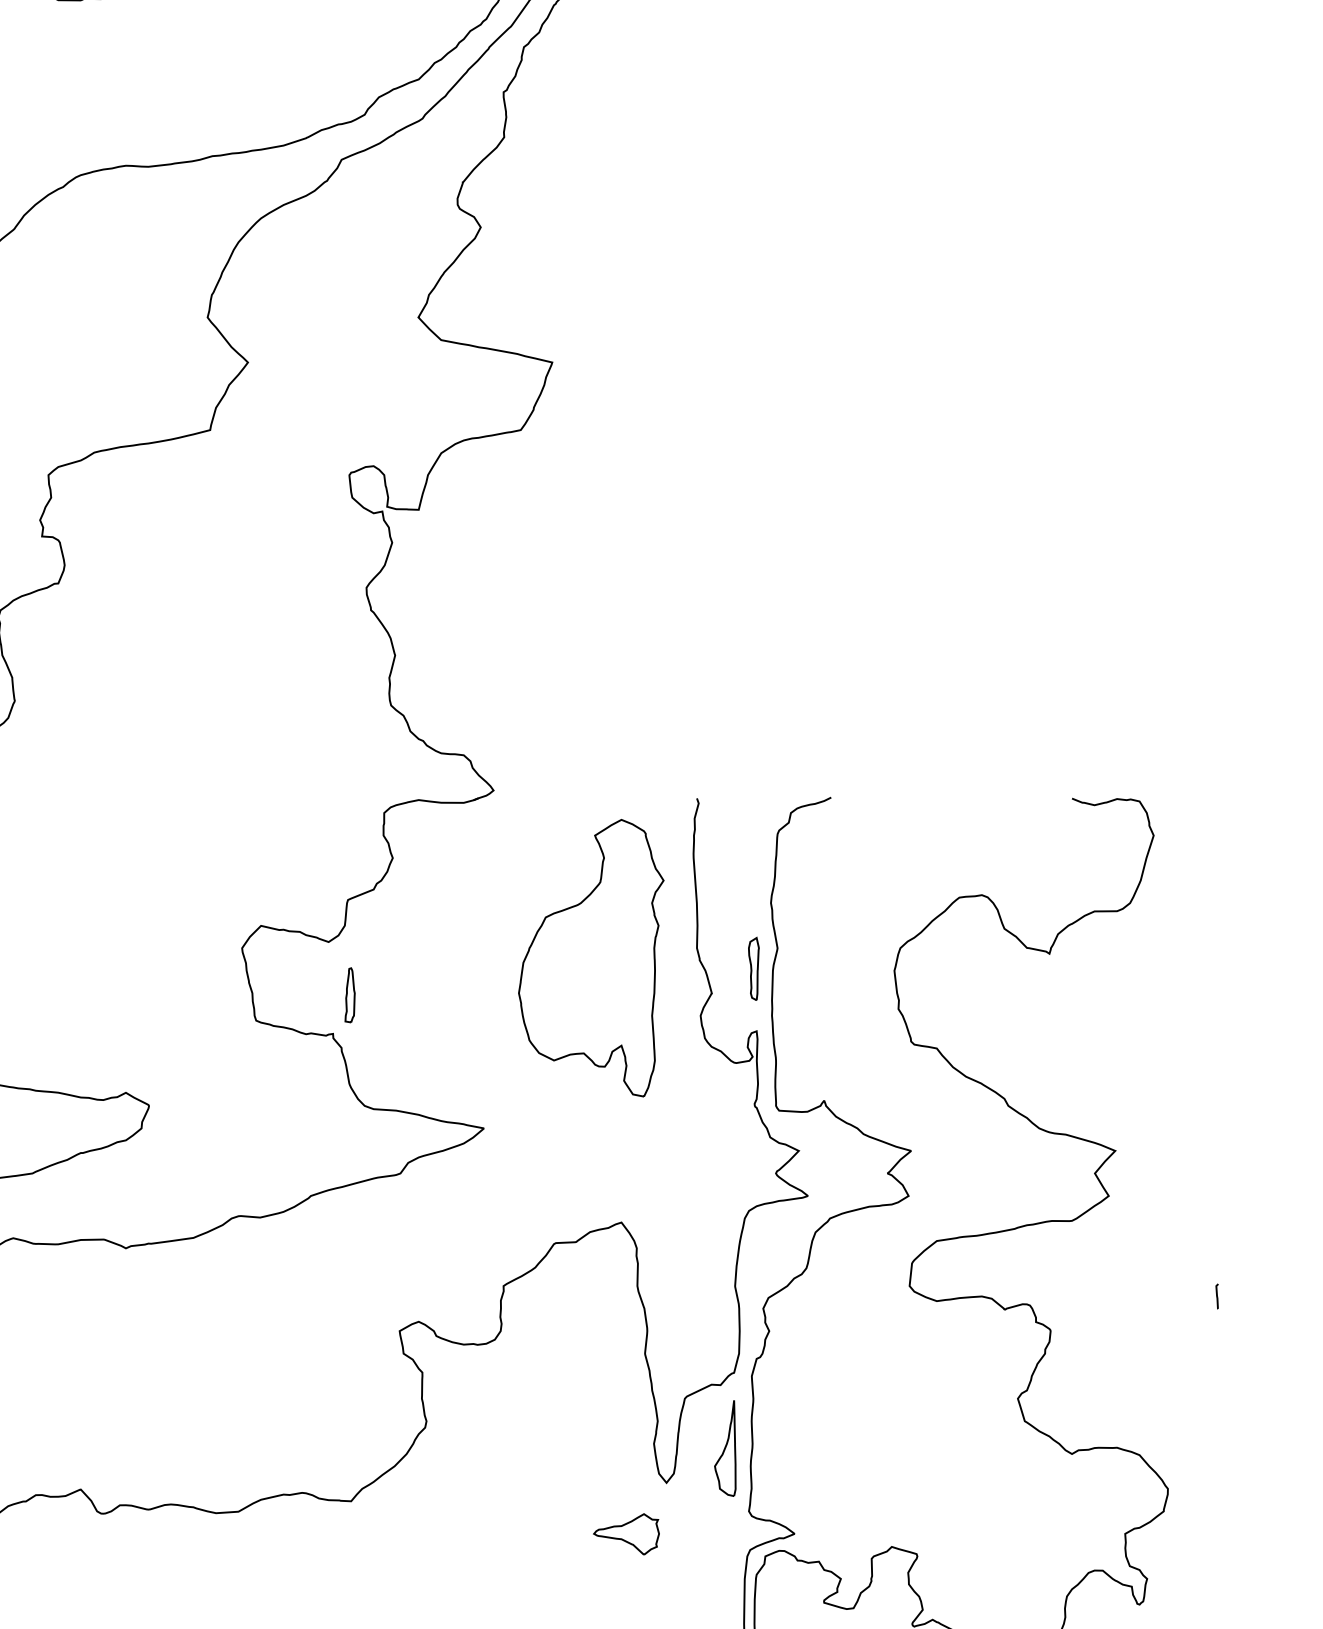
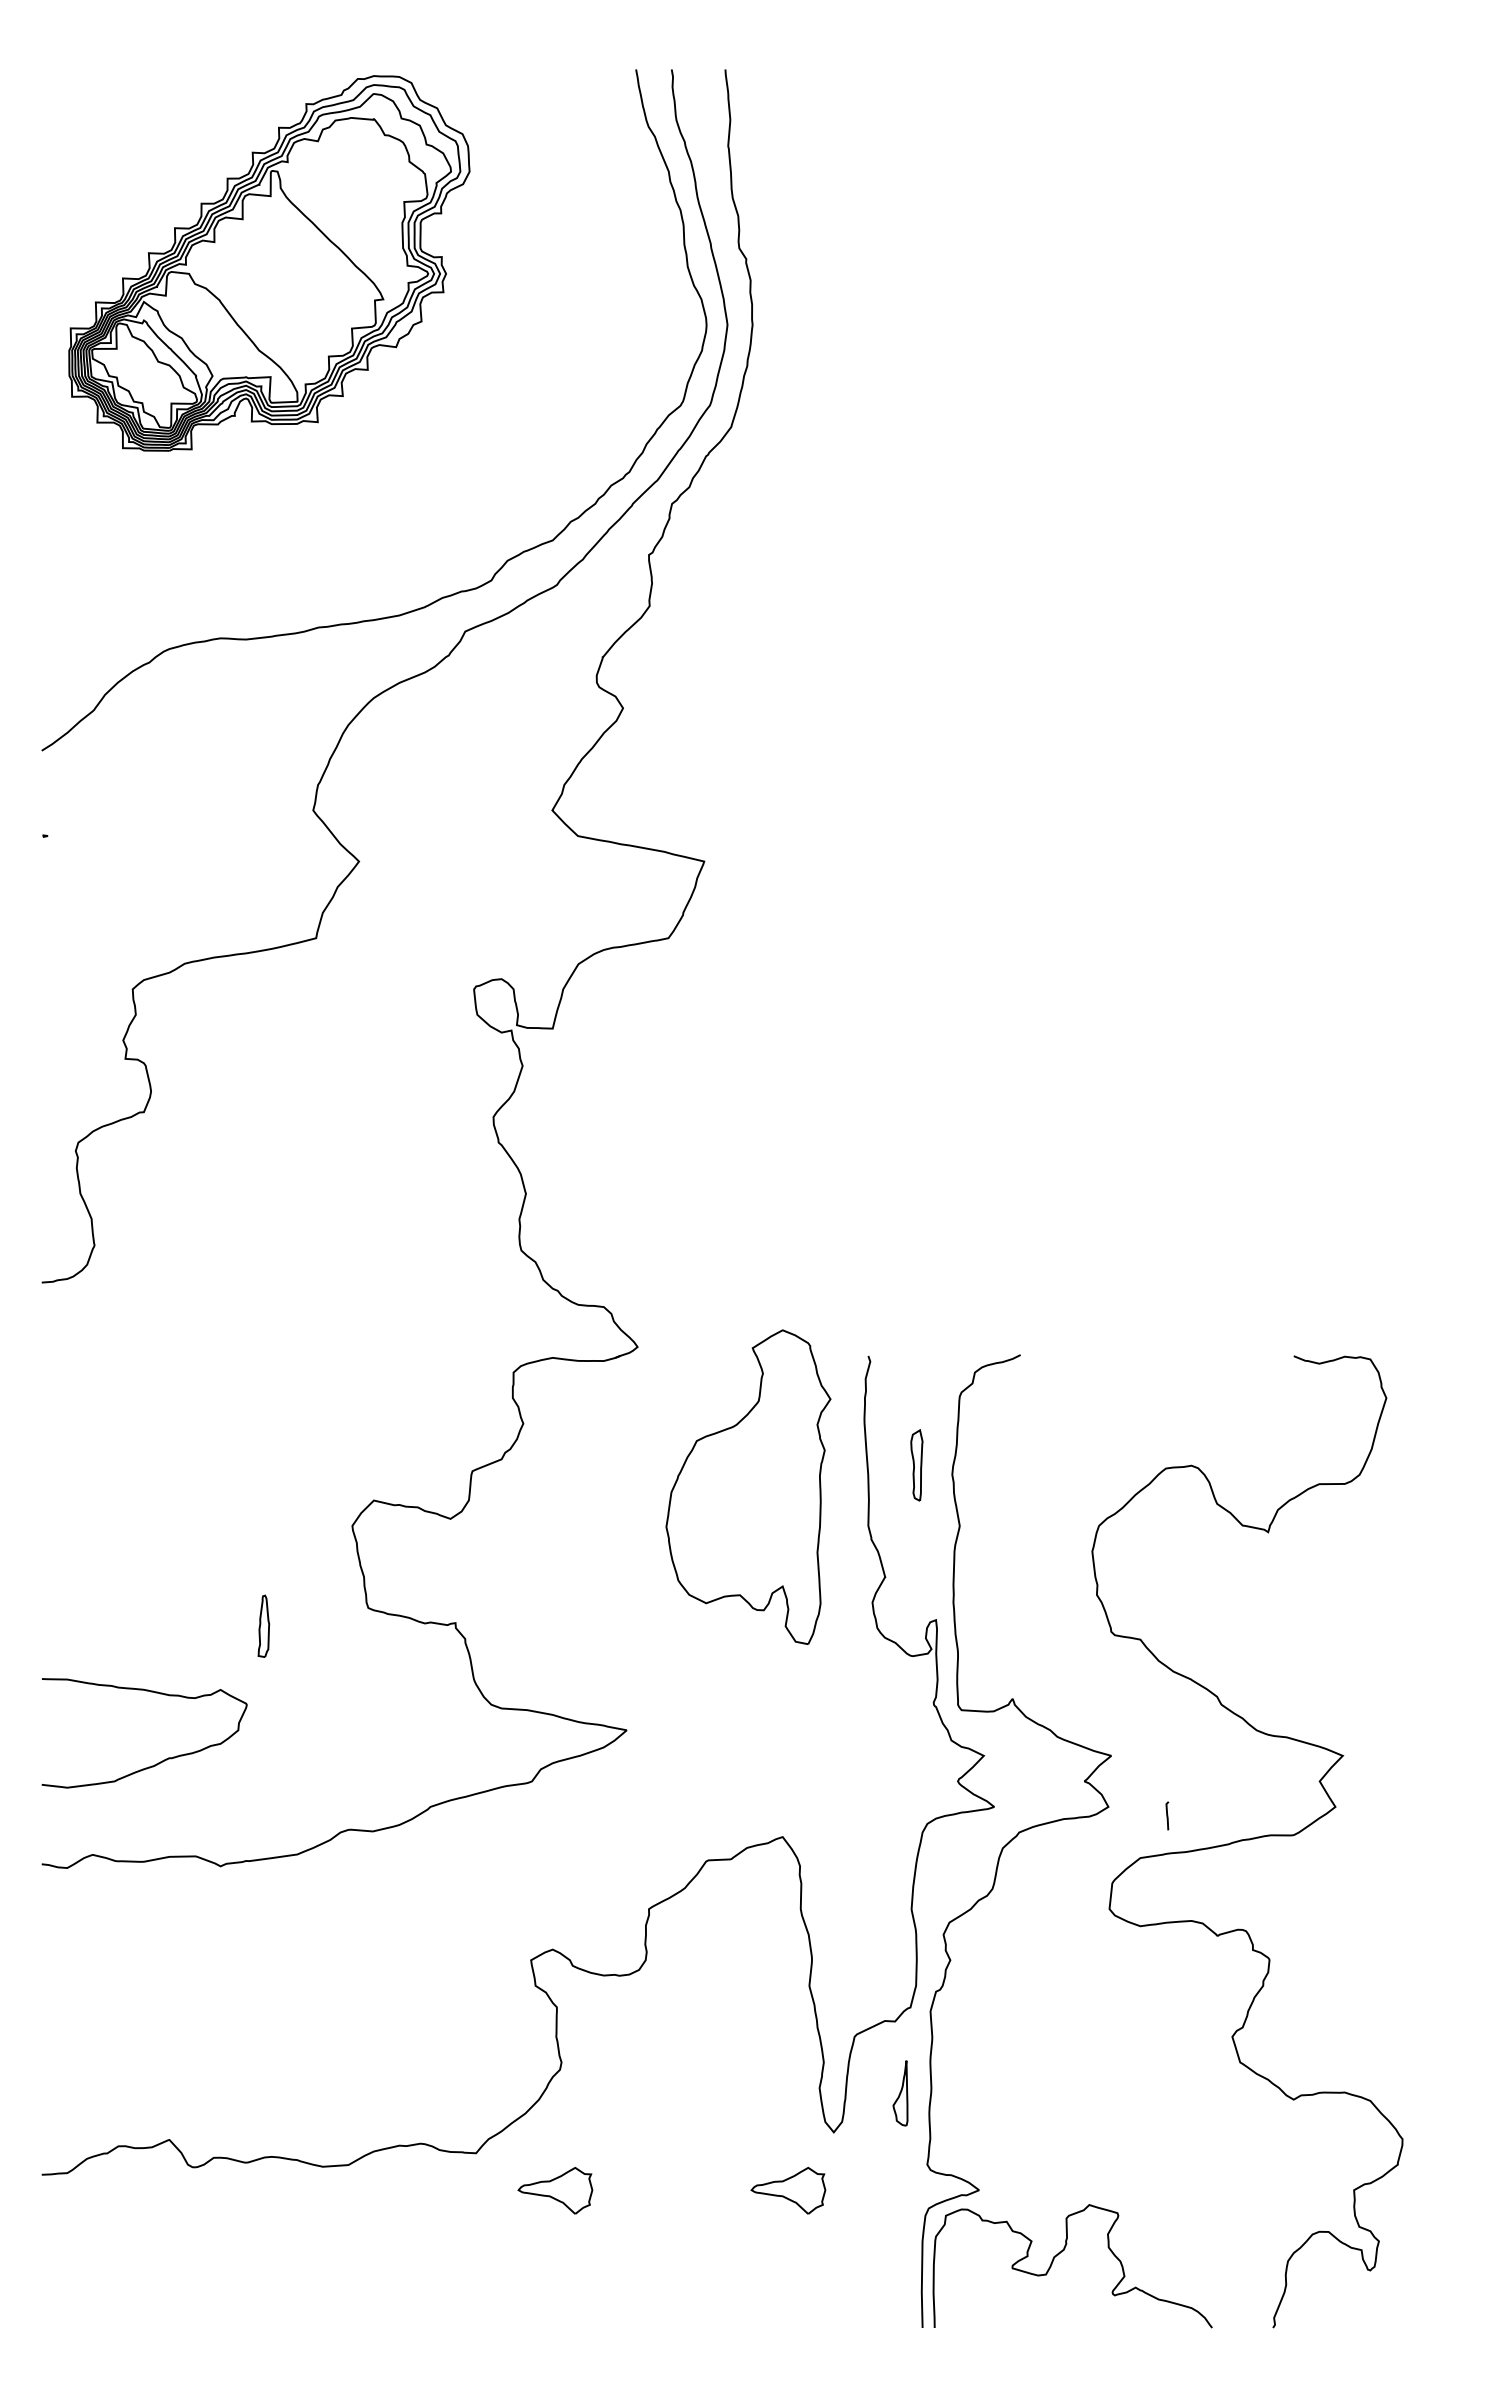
part: (591, 957) -> (748, 1486), moved
part: (753, 969) -> (916, 1465), moved
part: (349, 994) -> (263, 1625), moved
curve: (1217, 1296) -> (1167, 1815), moved
part: (725, 1448) -> (900, 2093), size x0.6
part: (421, 1534) -> (555, 2190), added

